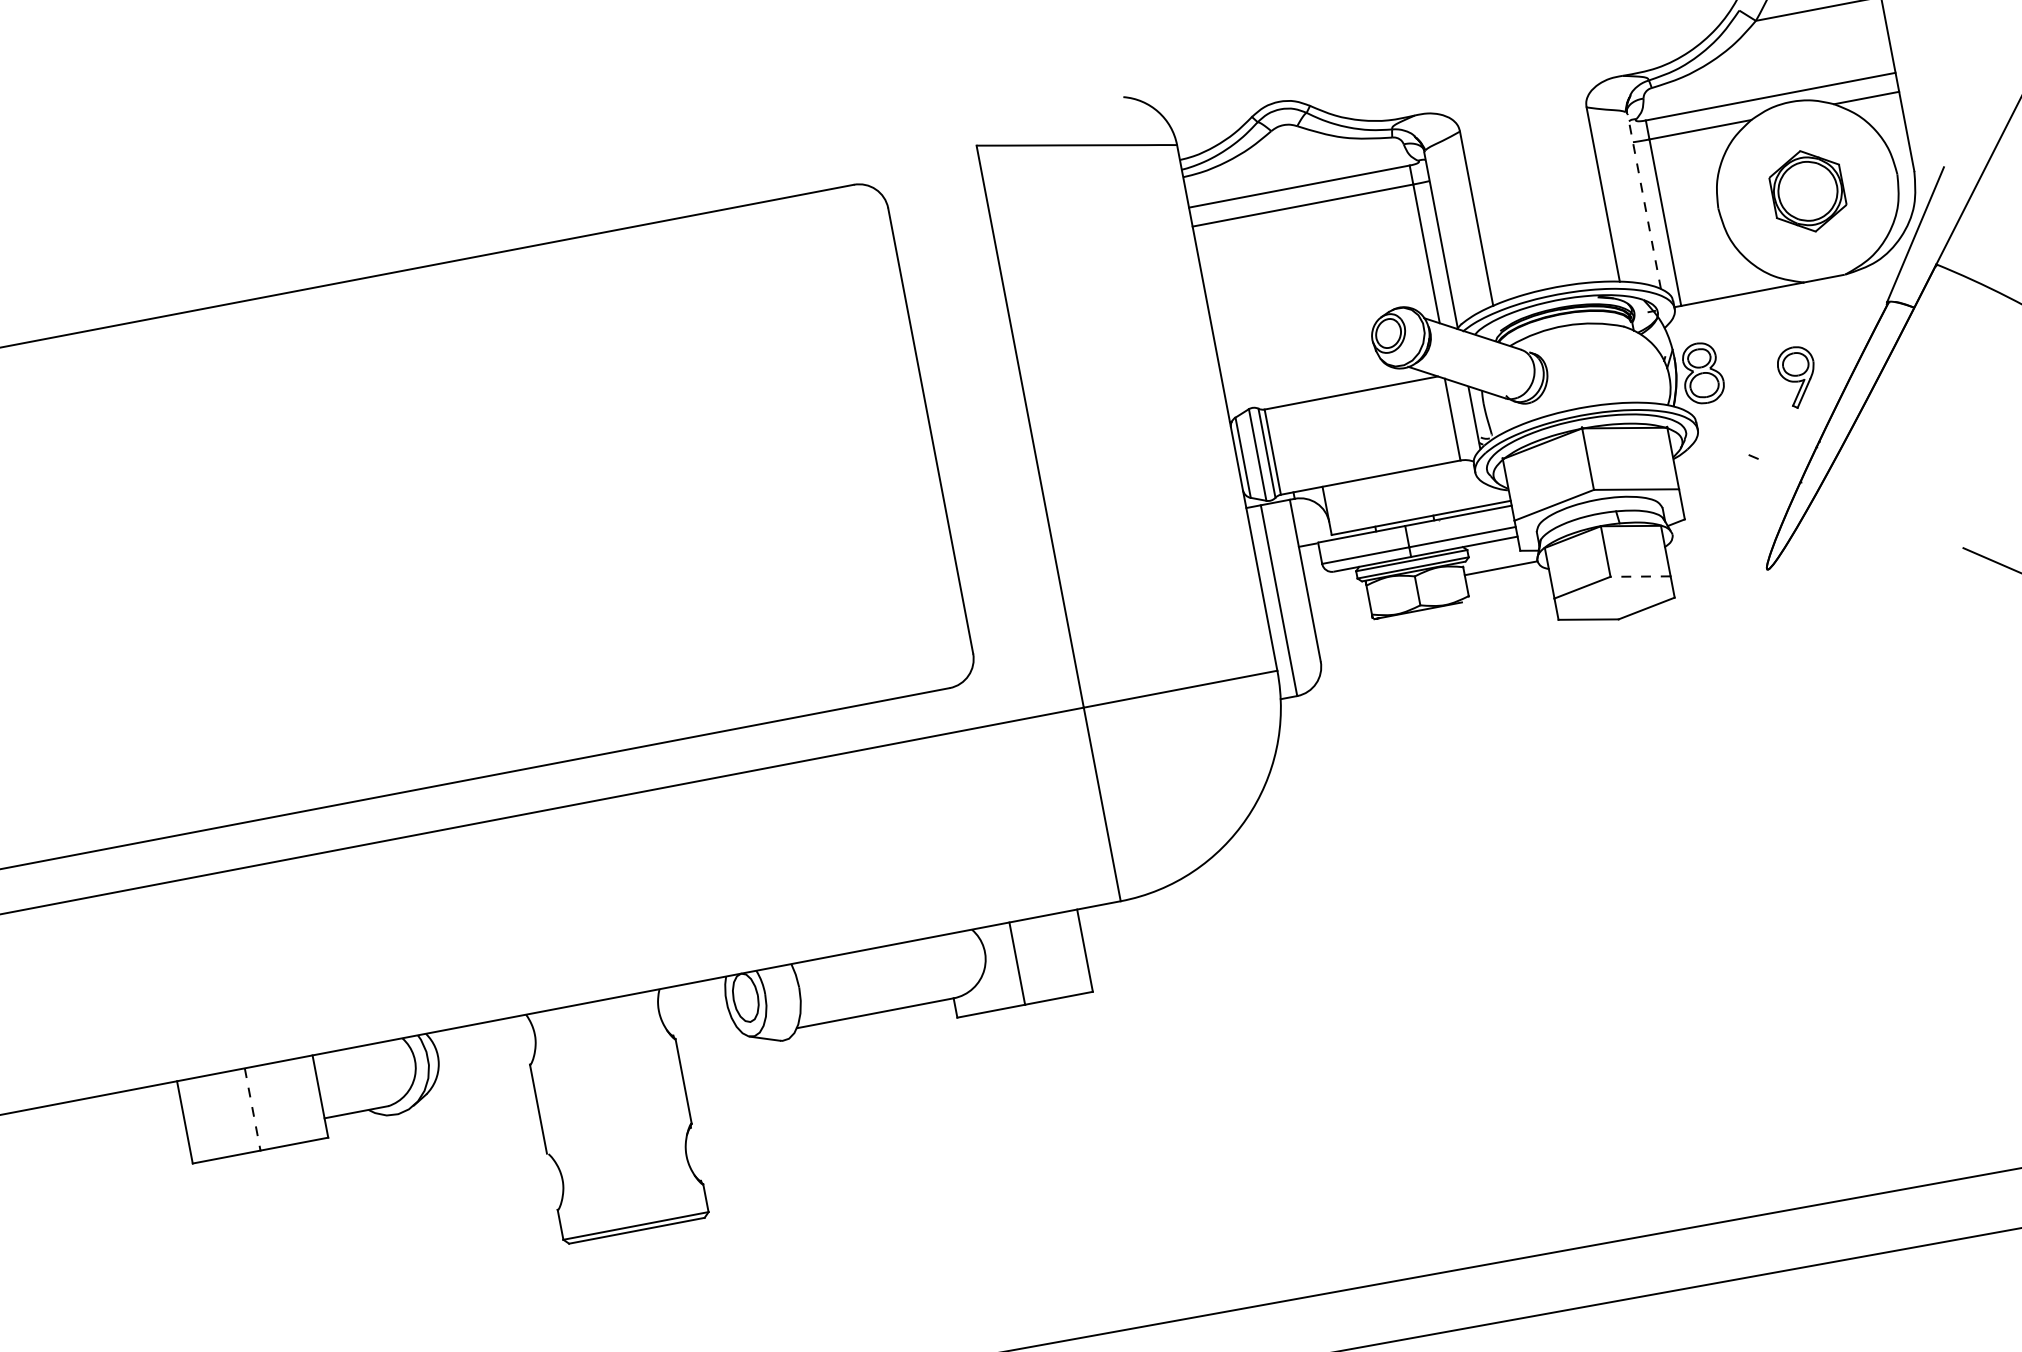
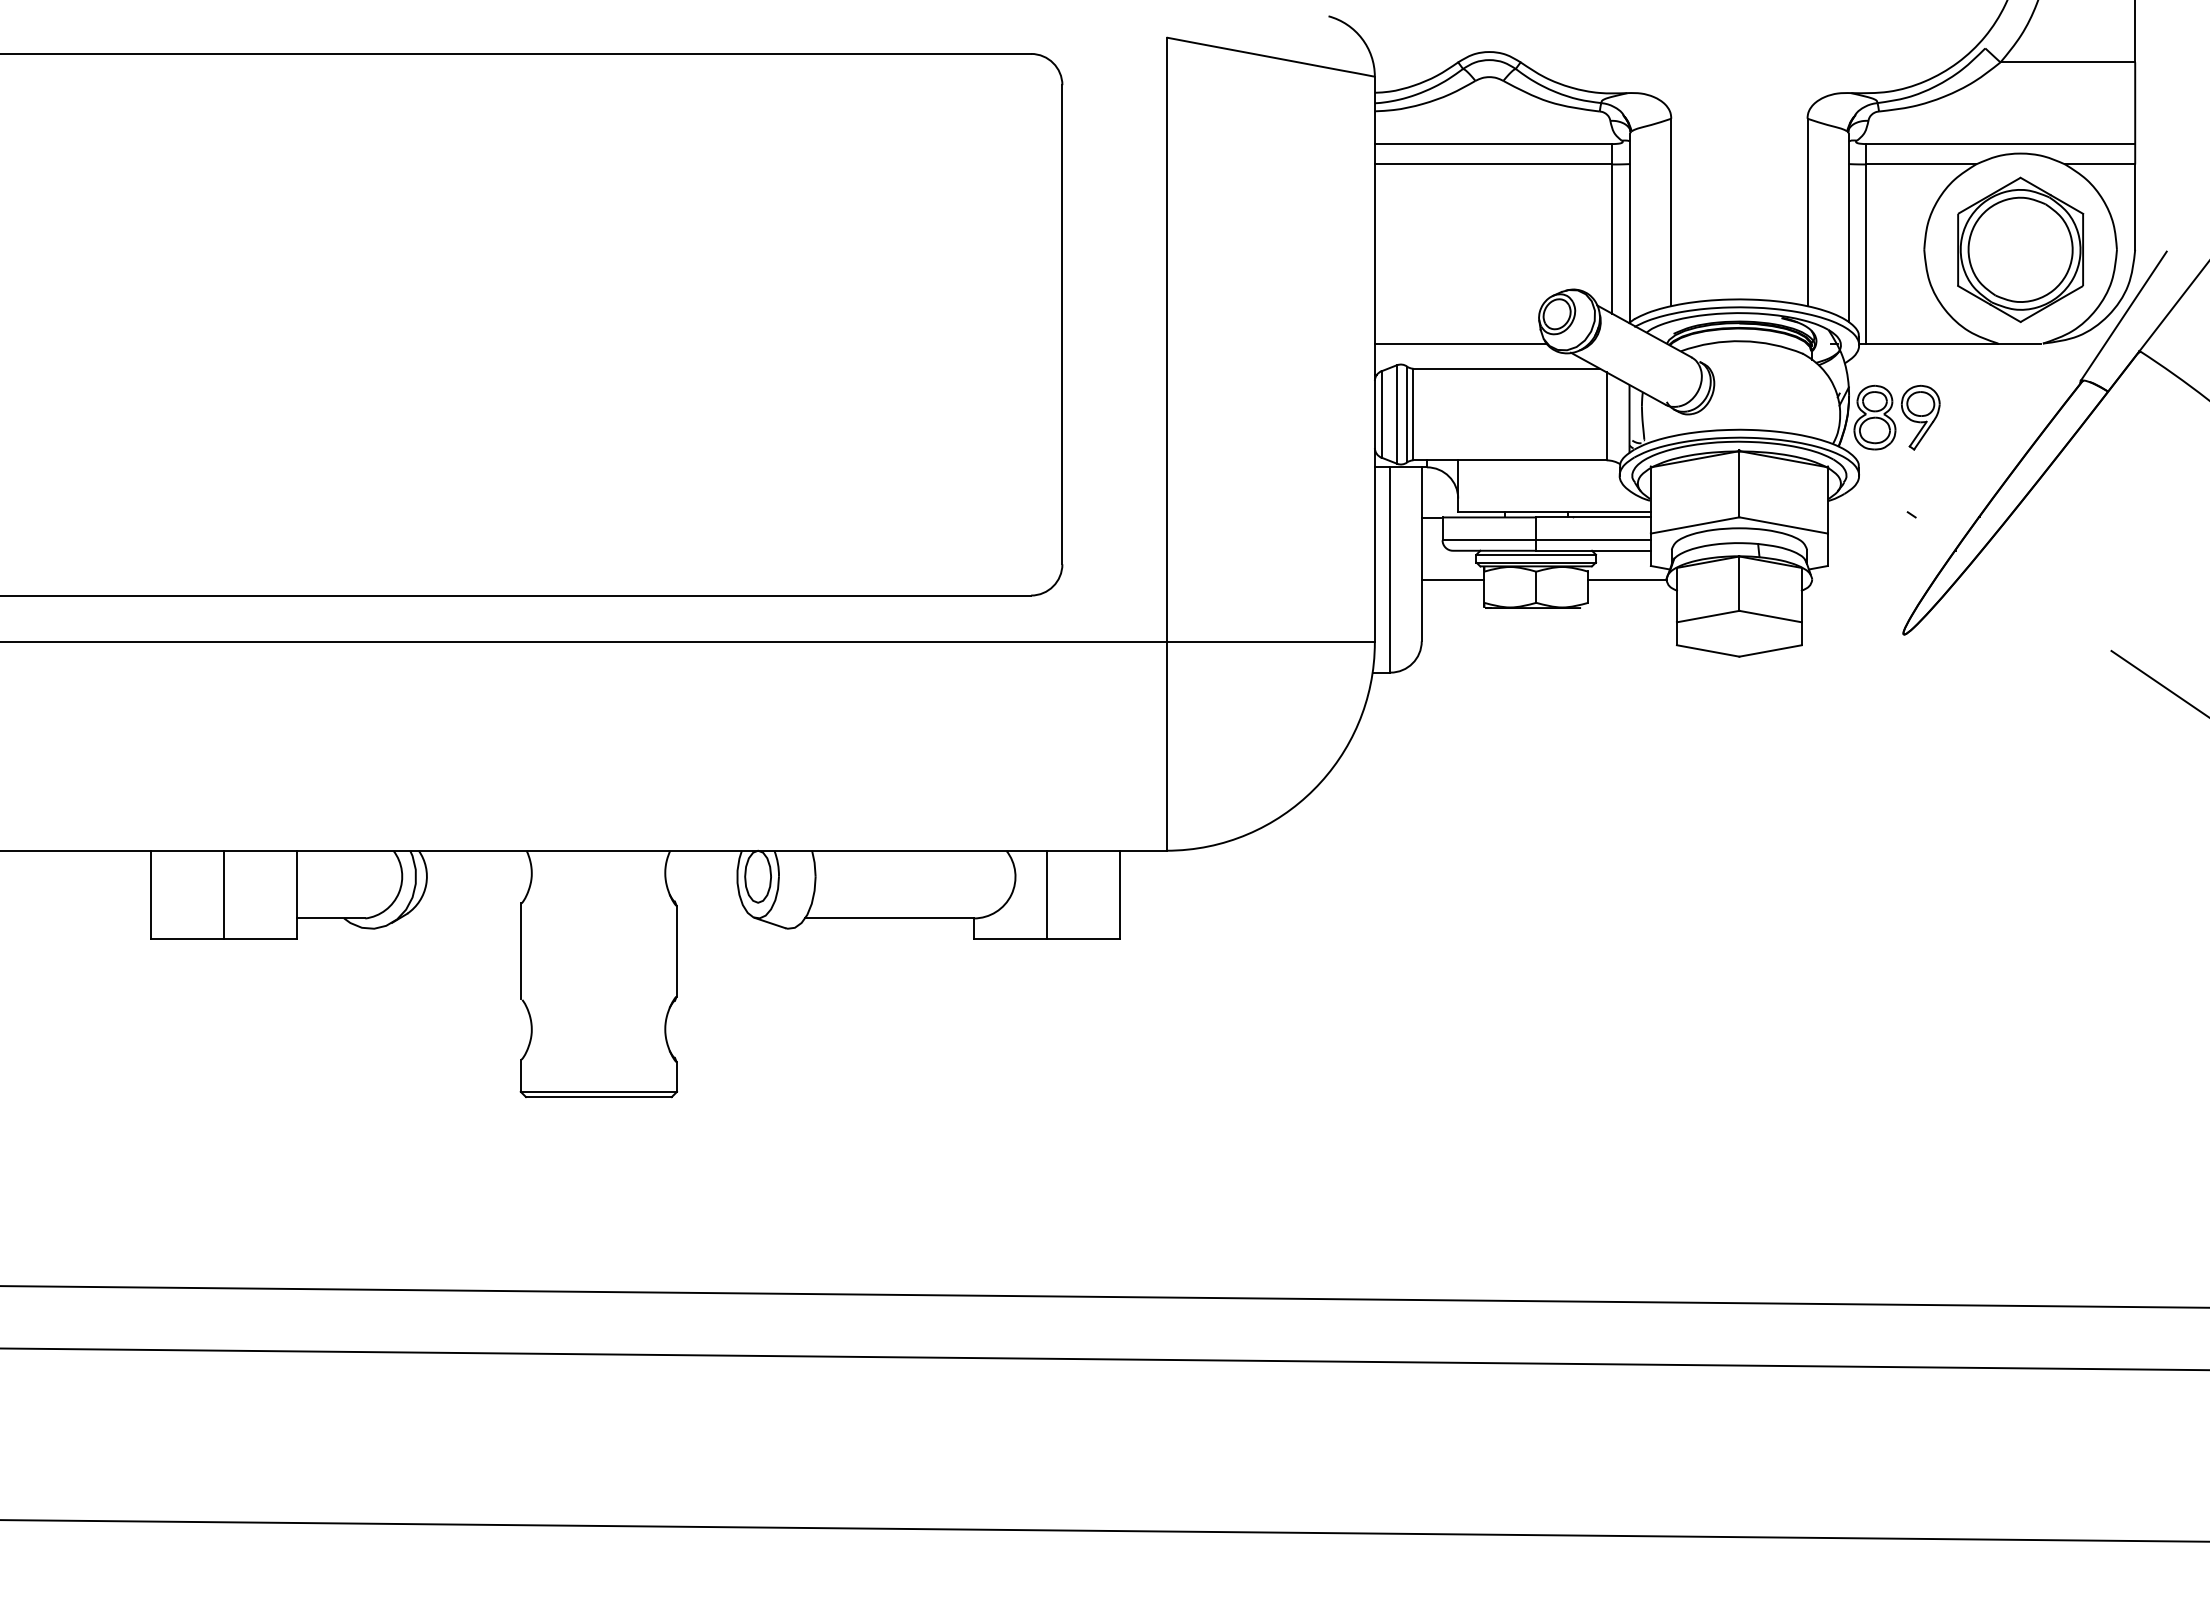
part: (1807, 191) -> (2020, 249), size x1.67
line: (1643, 201) -> (1848, 227), dashed -> solid
part: (1797, 376) -> (1920, 417), moved
line: (1303, 377) -> (1460, 343), added
line: (1640, 576) -> (1770, 616), dashed -> solid
line: (1338, 599) -> (1452, 580), added
line: (252, 1110) -> (223, 895), dashed -> solid

